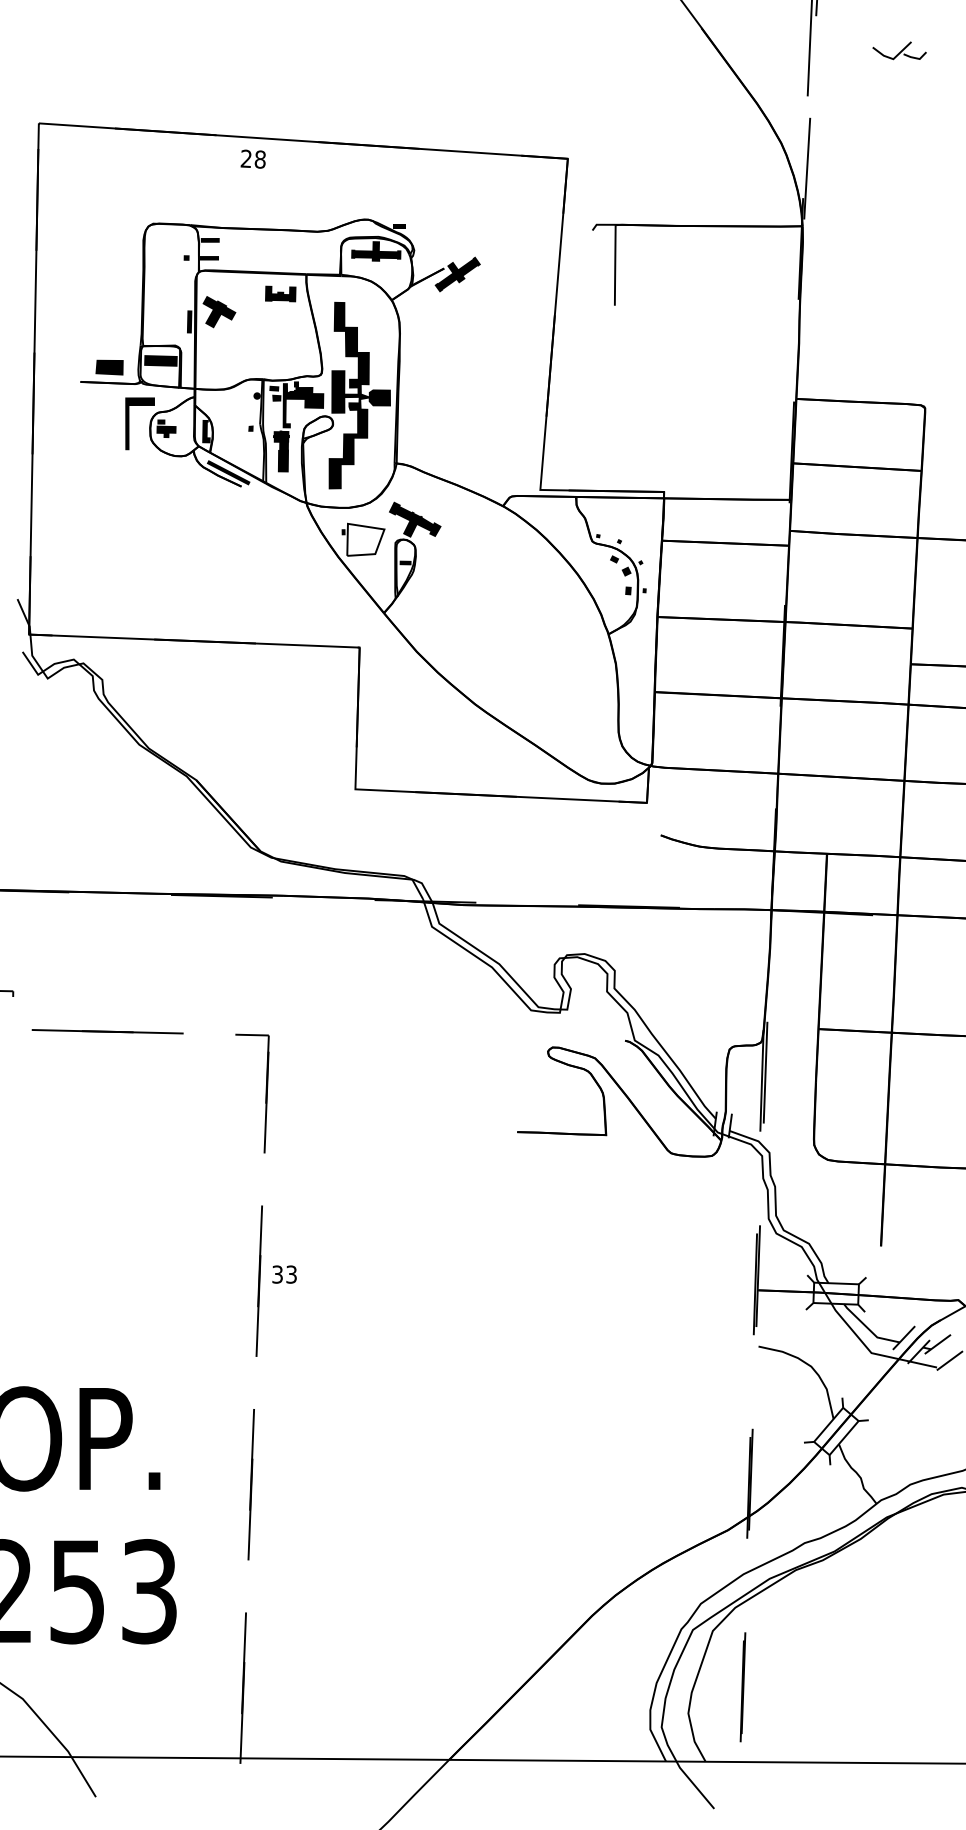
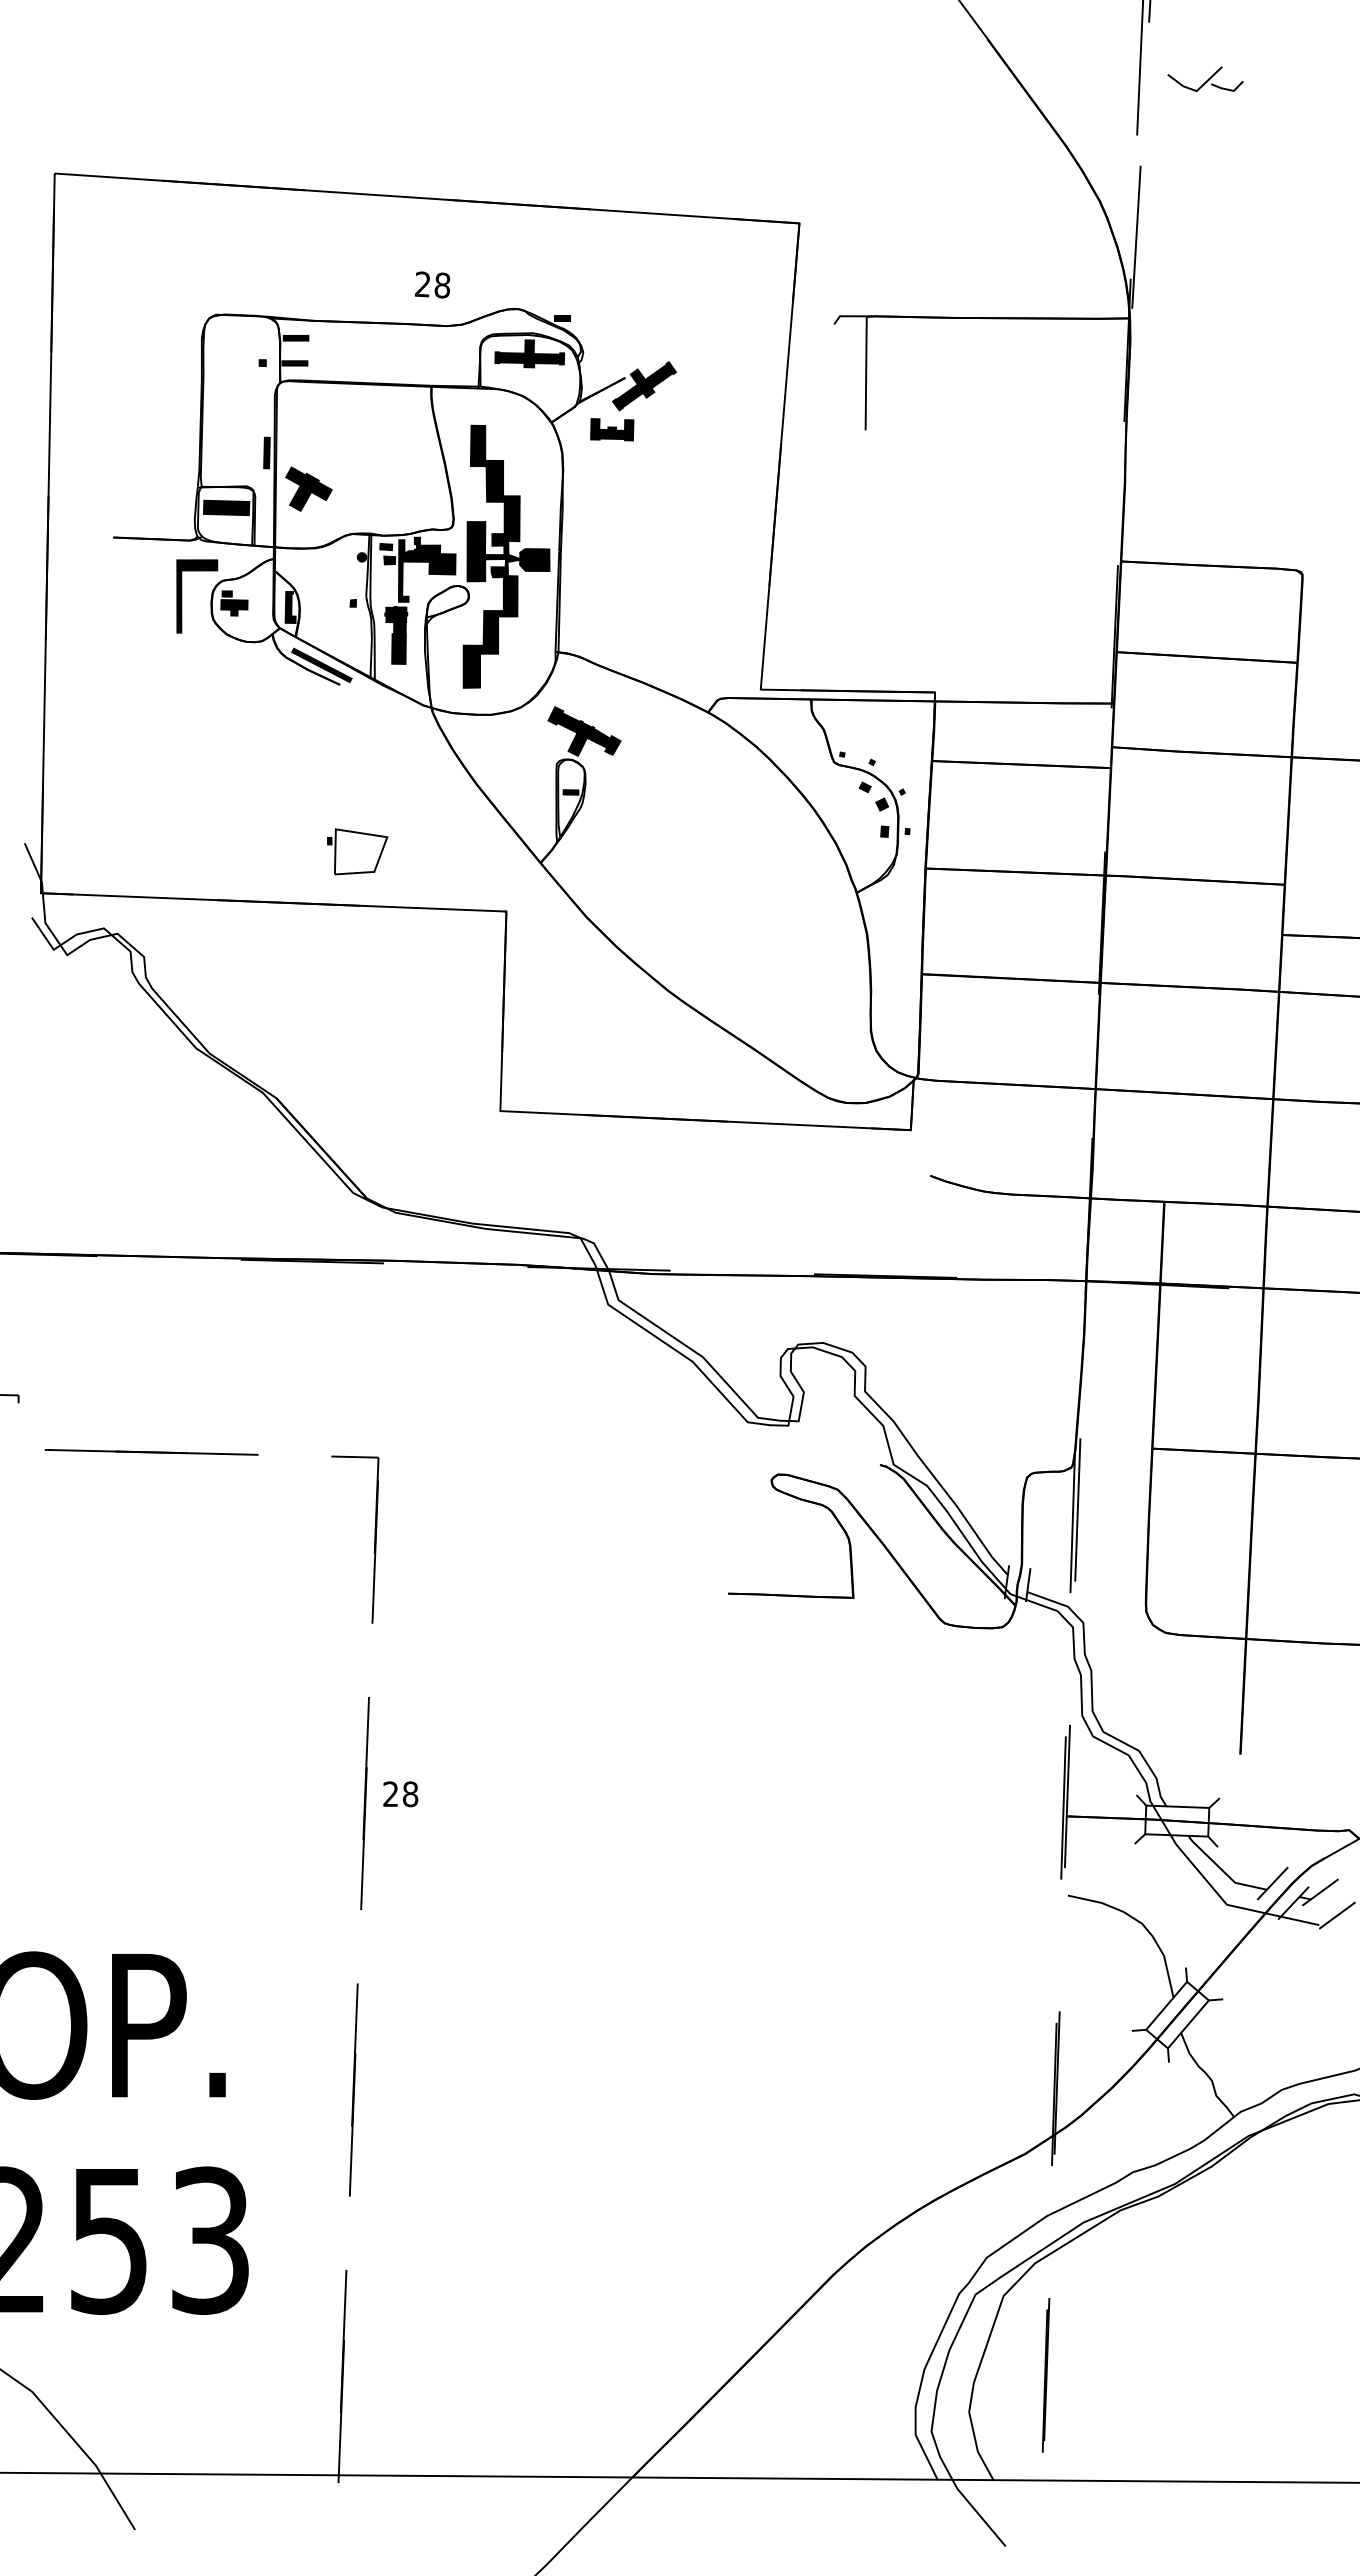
part: (899, 50) -> (1205, 78), moved
text: (253, 158) -> (432, 284), moved
part: (280, 293) -> (612, 429), moved
part: (219, 311) -> (308, 488), moved
part: (109, 367) -> (154, 517), removed
part: (363, 539) -> (357, 851), moved
text: (284, 1274) -> (400, 1794), 33 -> 28

